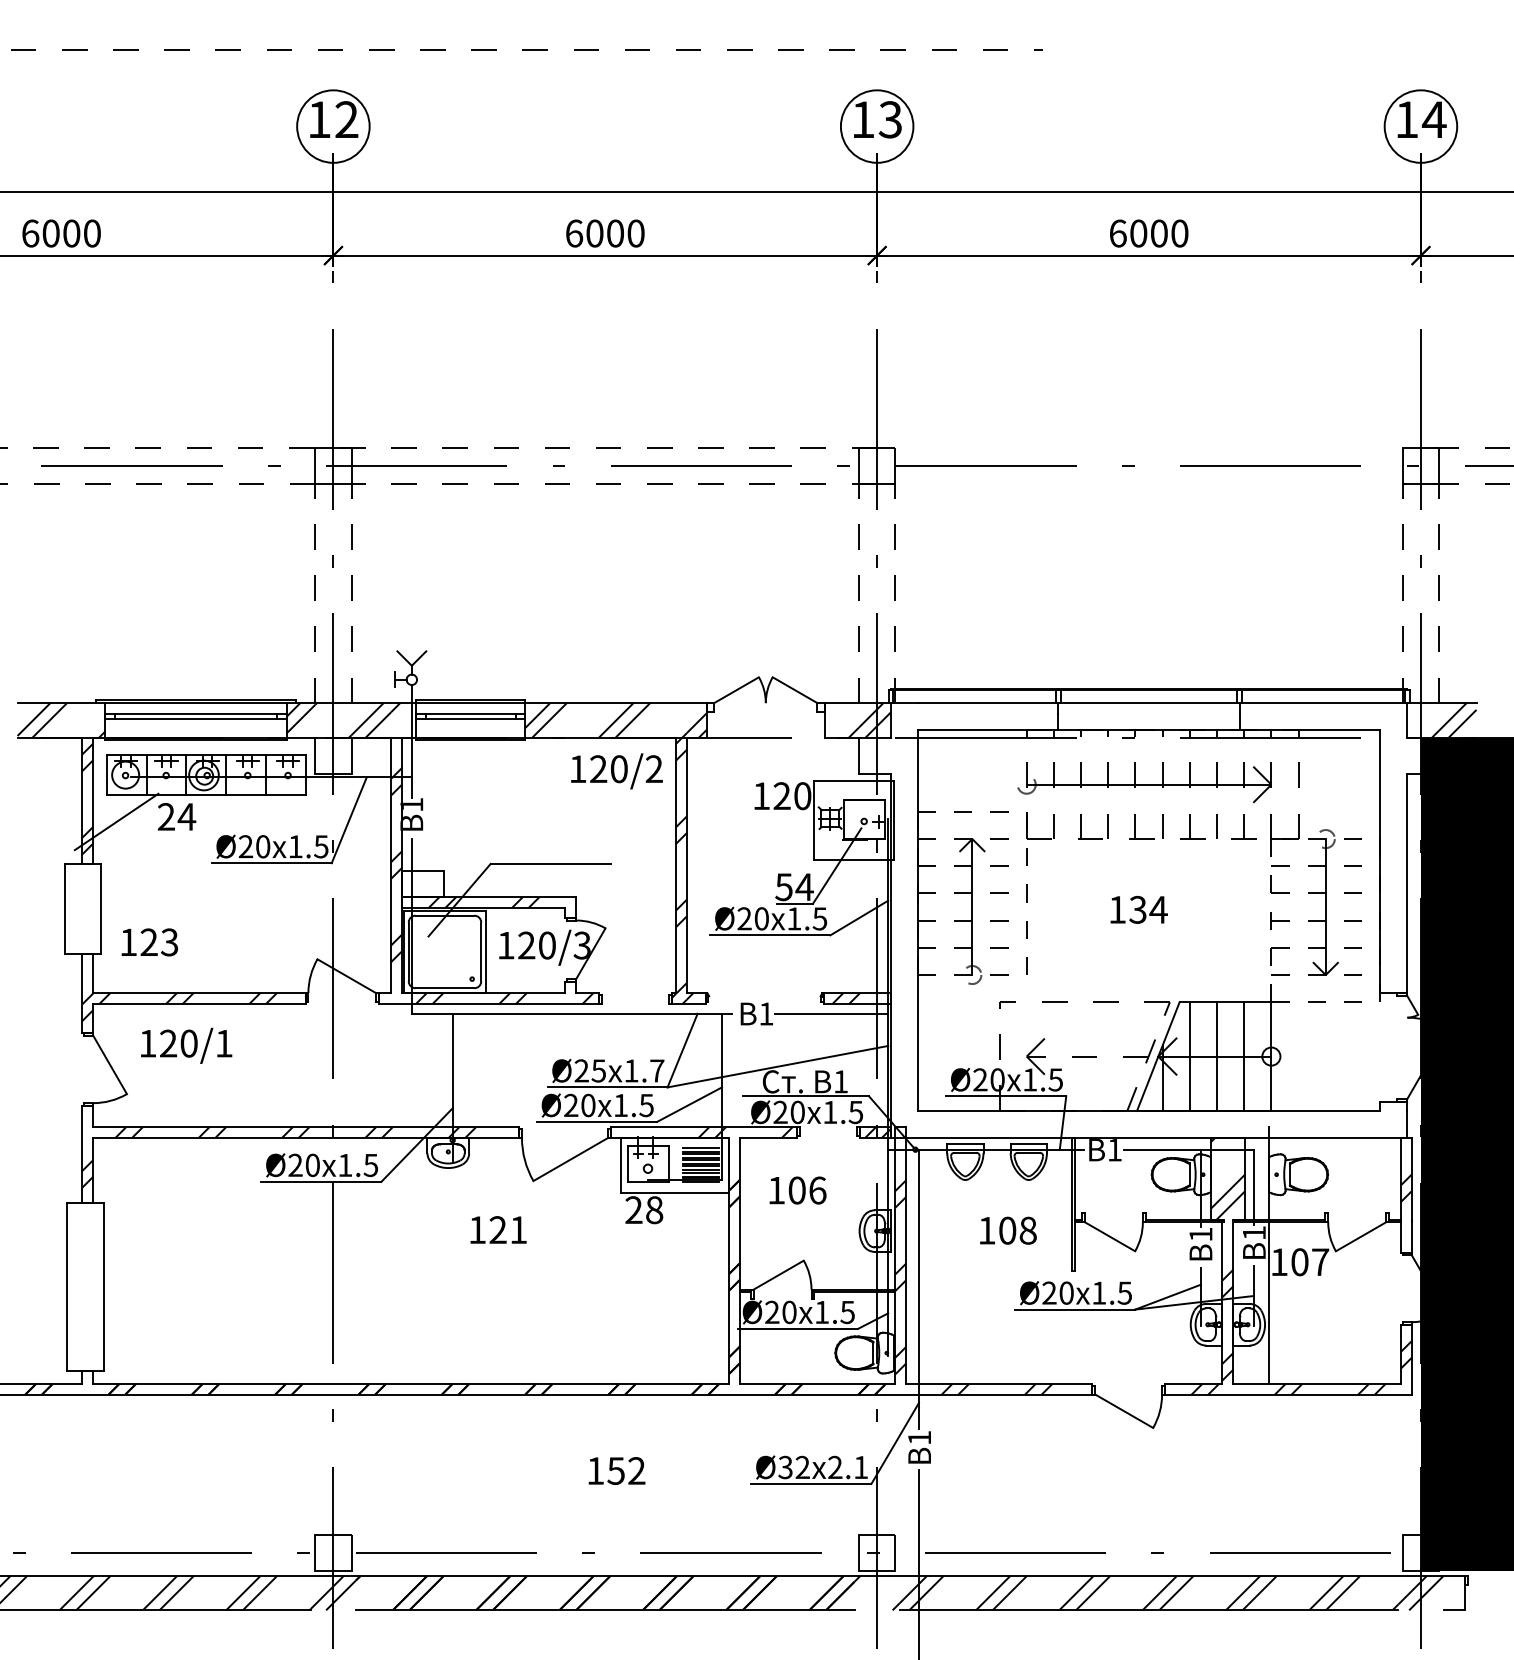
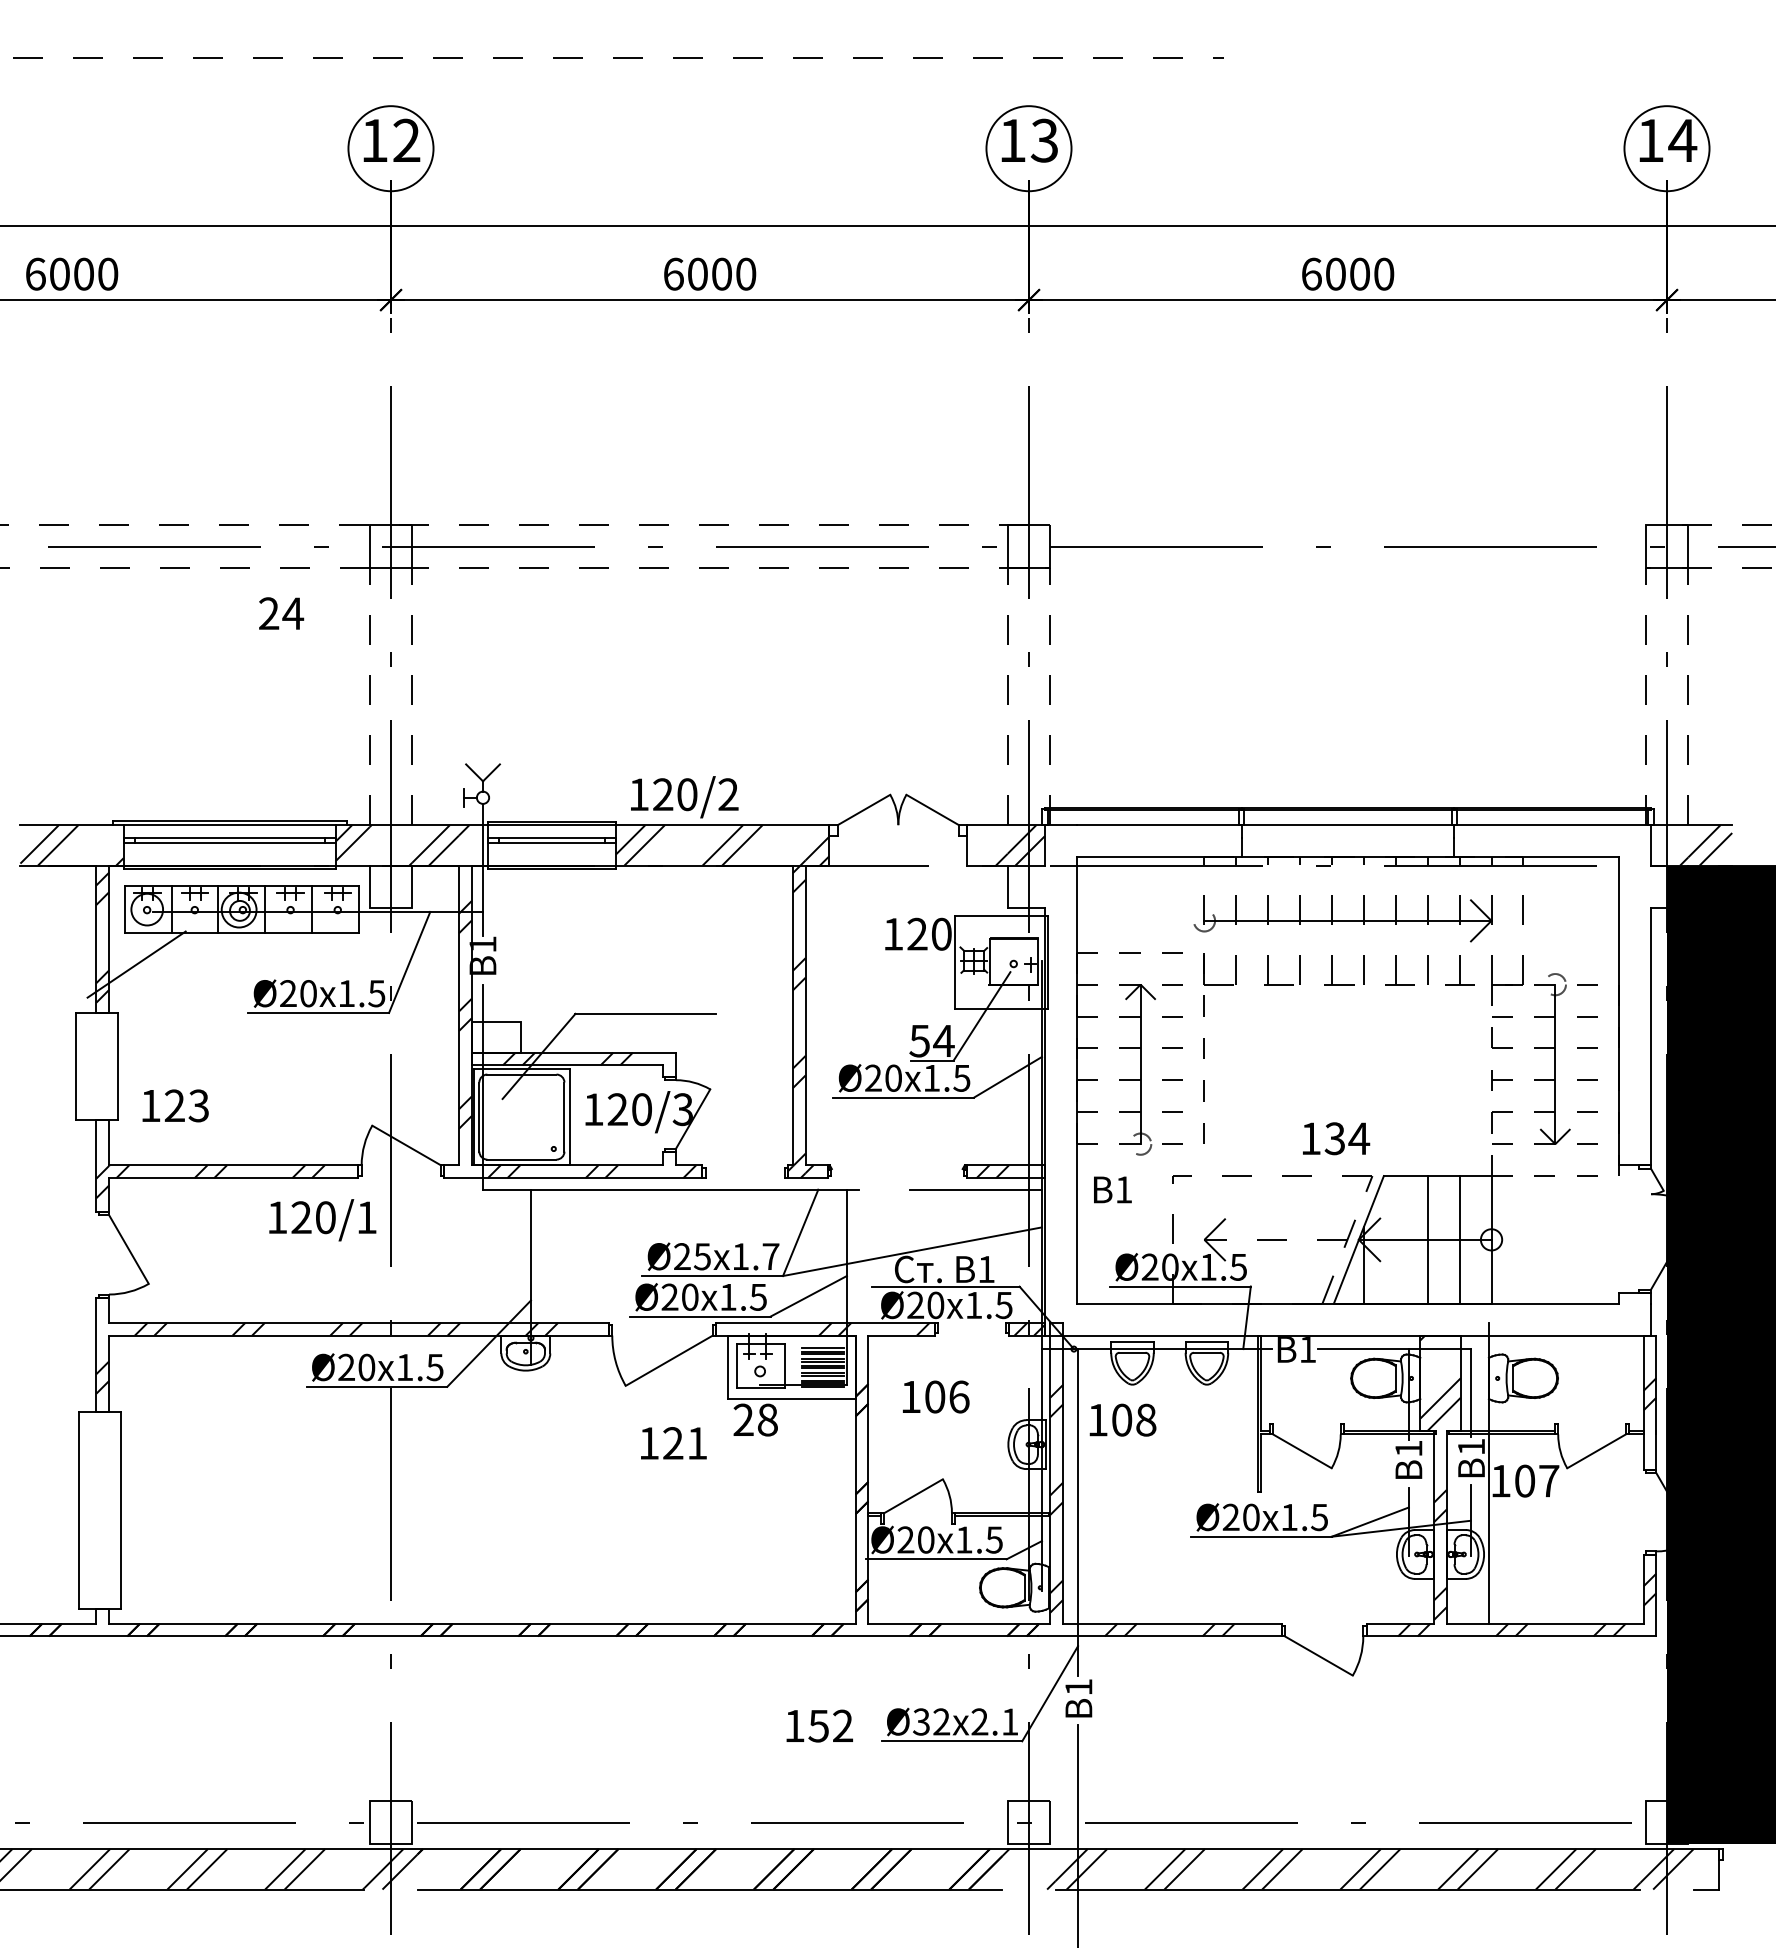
text: (616, 771) -> (684, 797), moved
text: (177, 816) -> (281, 613), moved
text: (1139, 909) -> (1336, 1138), moved
text: (756, 1013) -> (1112, 1189), moved
text: (186, 1046) -> (322, 1220), moved
line: (1189, 1056) -> (1395, 1239), removed
text: (498, 1230) -> (673, 1443), moved
text: (1008, 1230) -> (1122, 1419), moved
text: (616, 1470) -> (819, 1725), moved

